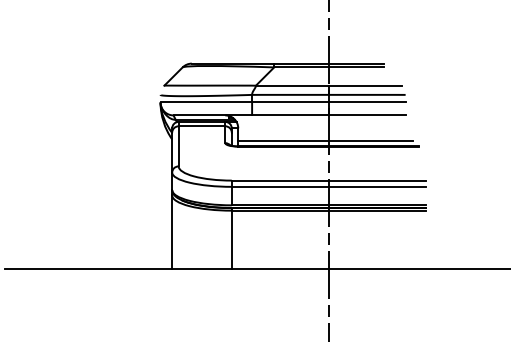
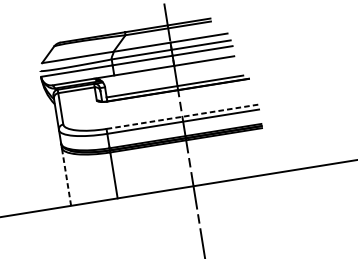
line: (328, 180) -> (182, 116), solid -> dashed
line: (172, 231) -> (66, 176), solid -> dashed

